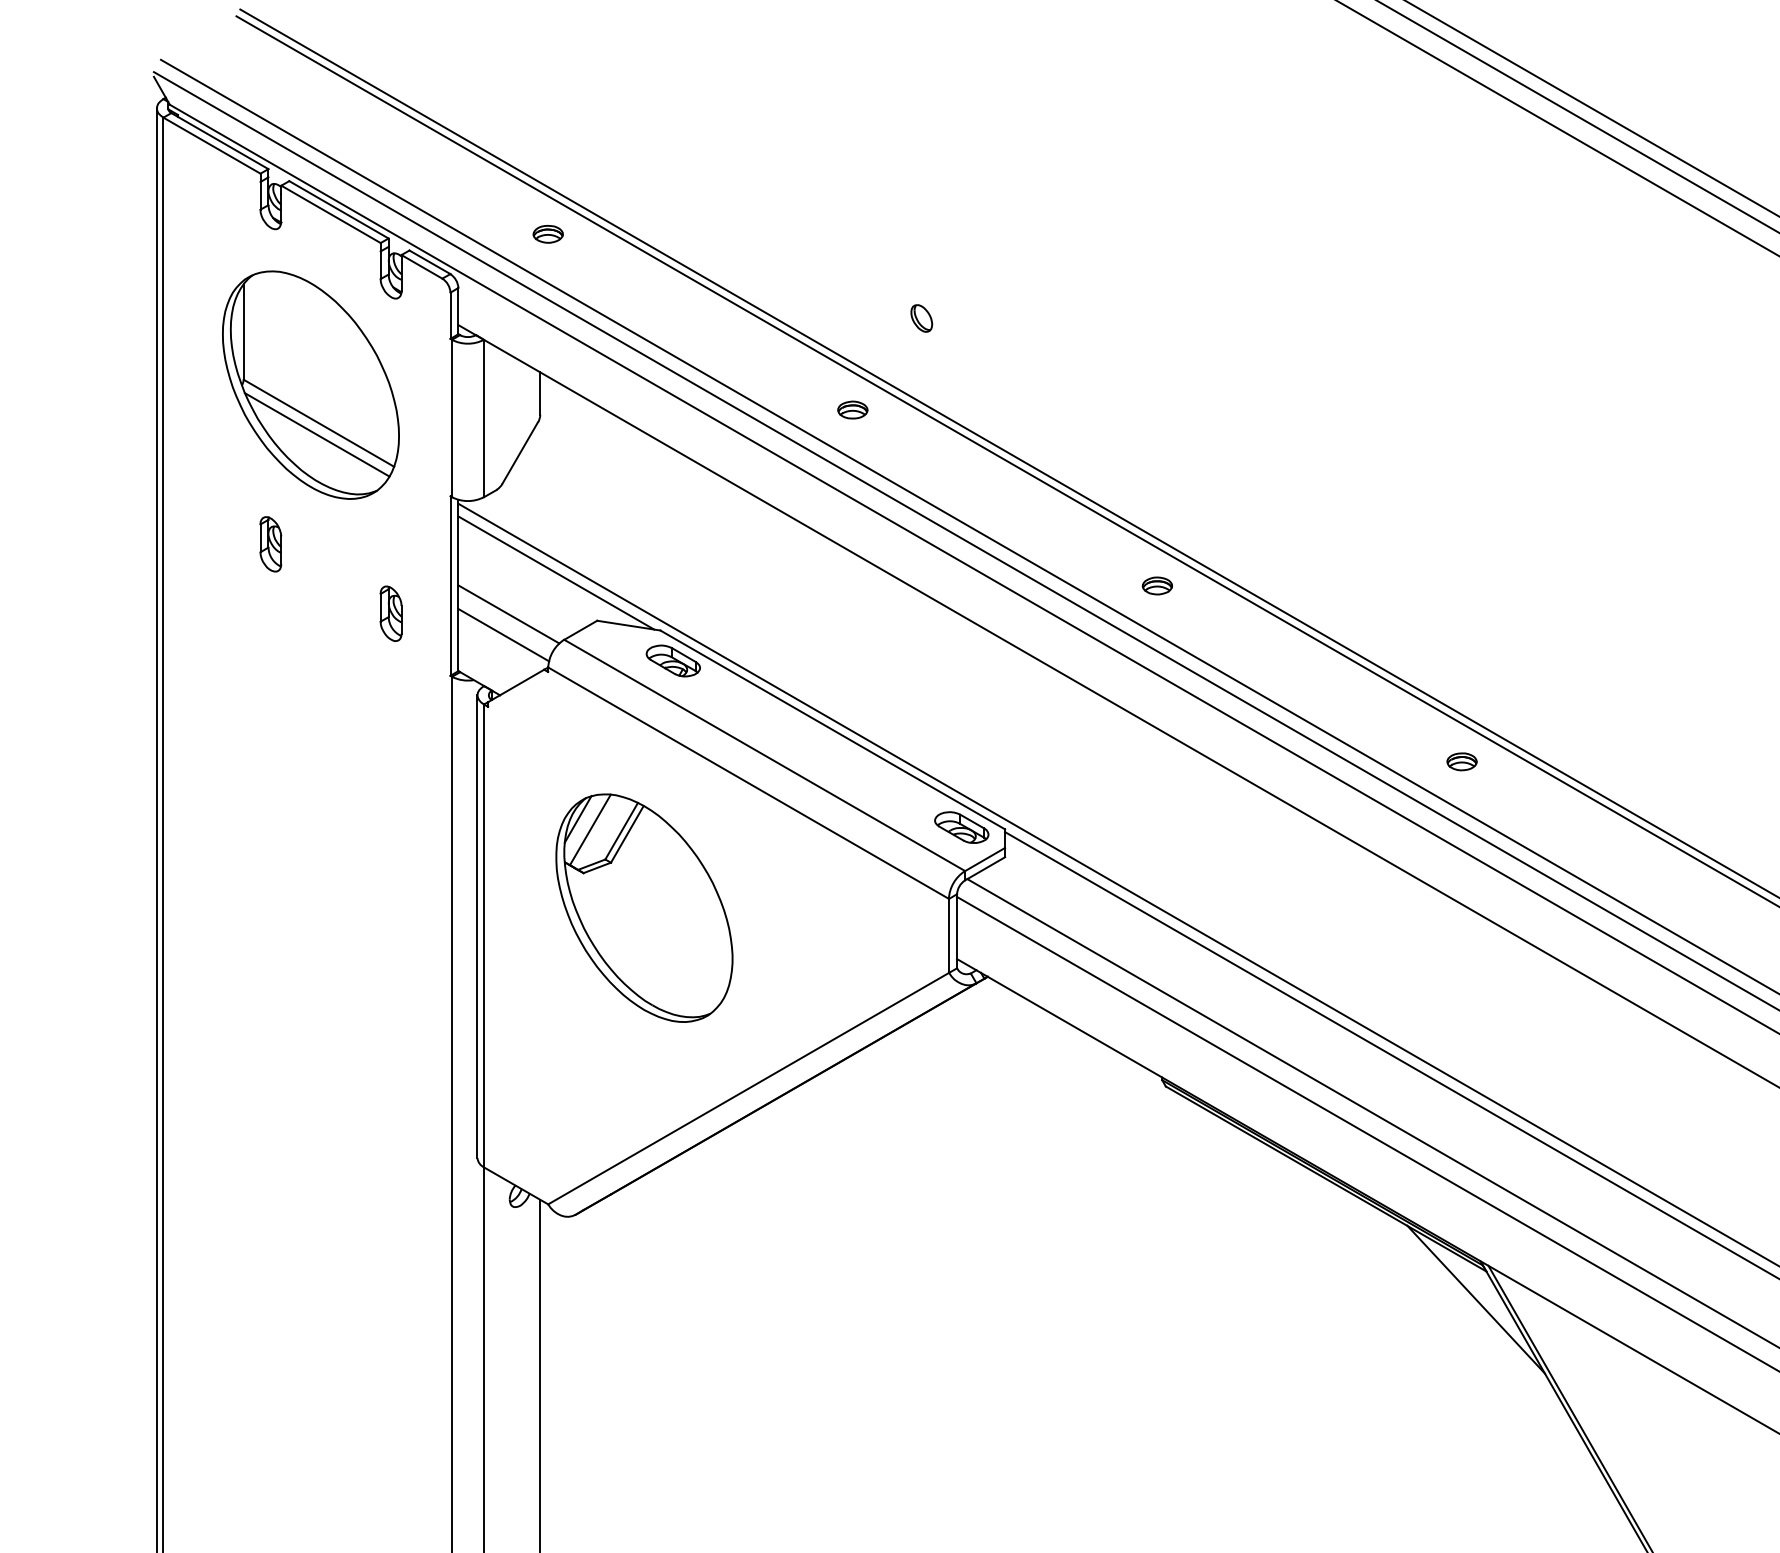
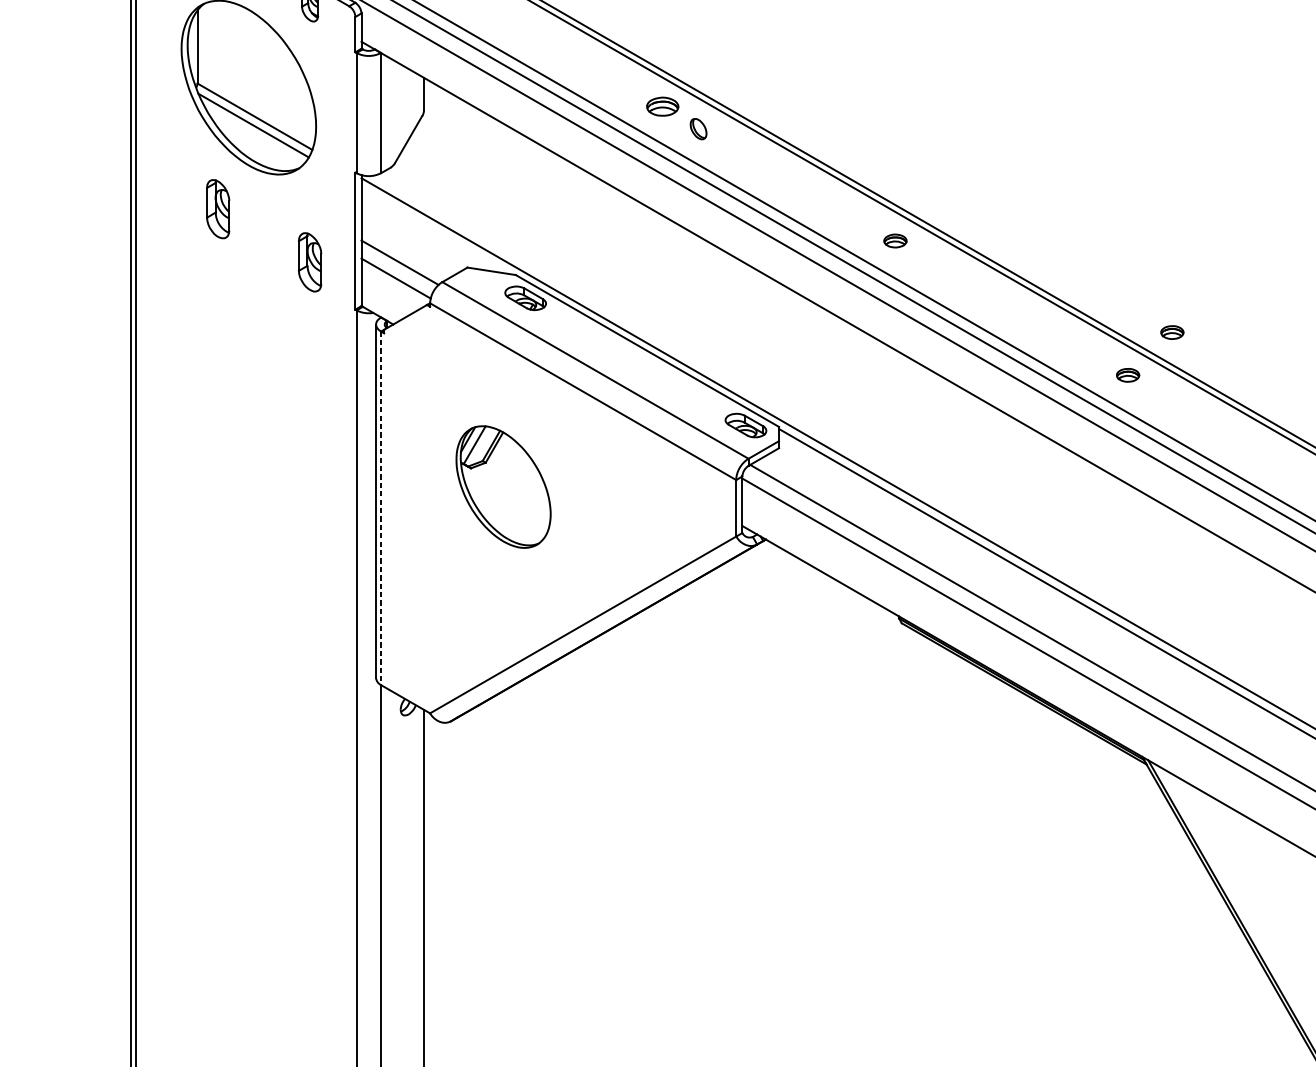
part: (921, 318) -> (698, 129), moved
part: (852, 409) -> (662, 106), size x1.4
part: (270, 544) -> (217, 209), size x1.4
line: (556, 572) -> (436, 230), removed
part: (390, 613) -> (309, 262), size x1.4
part: (1519, 705) -> (1171, 332), added
part: (644, 907) -> (503, 486), size x0.7
line: (484, 936) -> (381, 508), solid -> dashed
line: (1475, 1299) -> (1138, 786), removed

